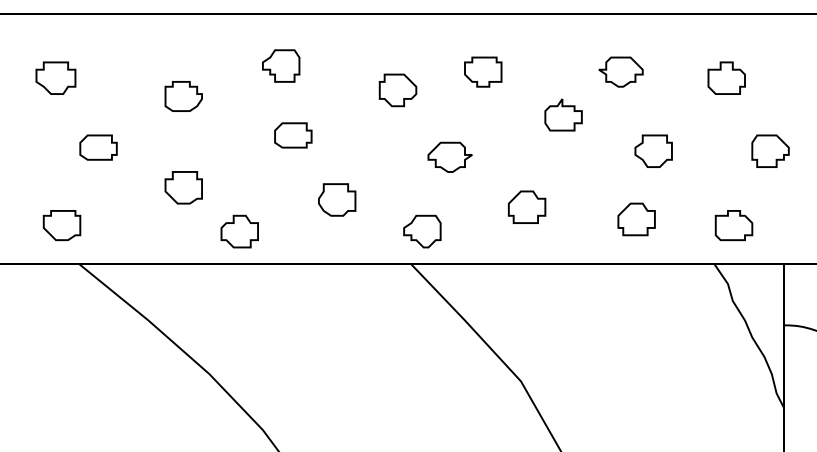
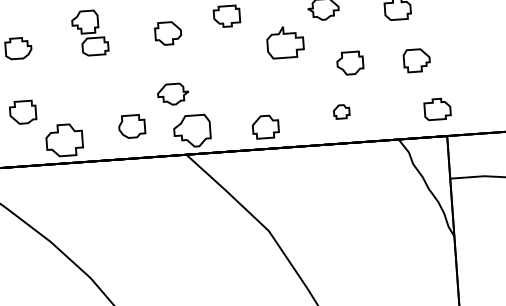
part: (563, 114) -> (285, 42), size x1.4
part: (293, 135) -> (95, 46), moved
part: (770, 150) -> (416, 60), moved
part: (449, 156) -> (172, 93), moved
part: (337, 199) -> (132, 126), moved
part: (527, 206) -> (266, 126), moved
part: (636, 219) -> (341, 111), size x0.6
part: (733, 225) -> (437, 109), moved
part: (239, 231) -> (64, 140), size x1.4
part: (422, 231) -> (192, 131), size x1.4

